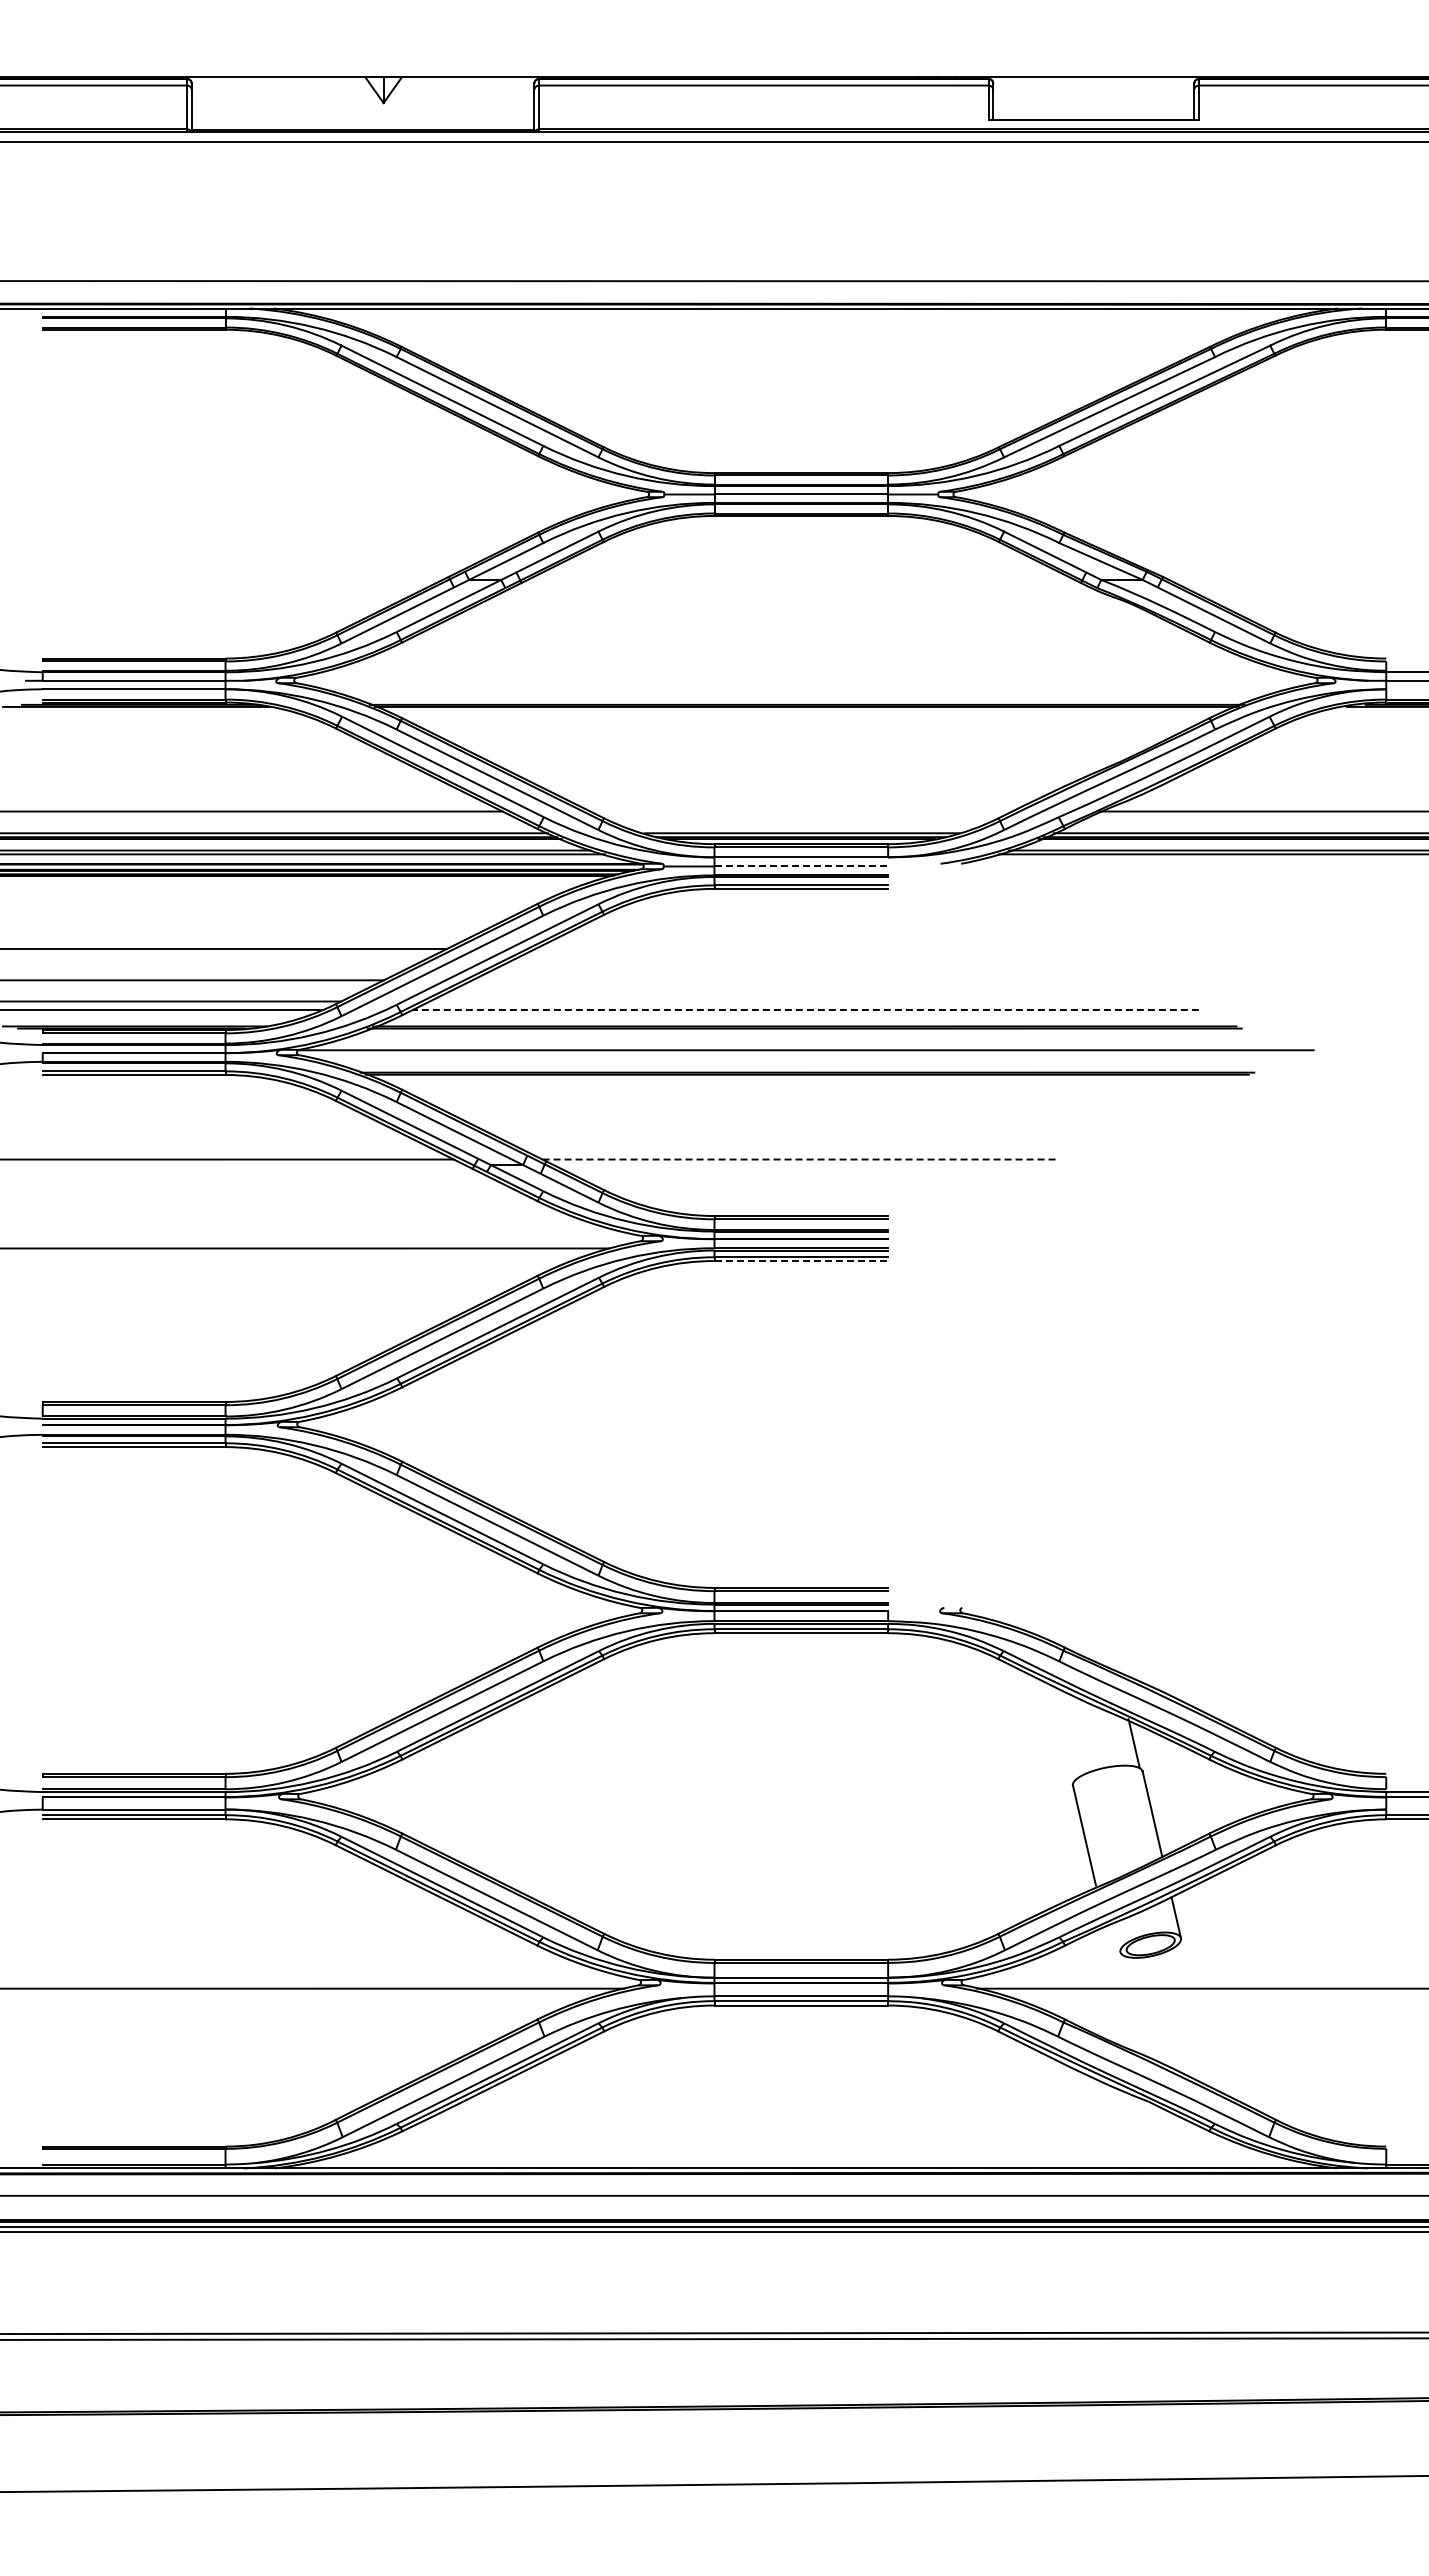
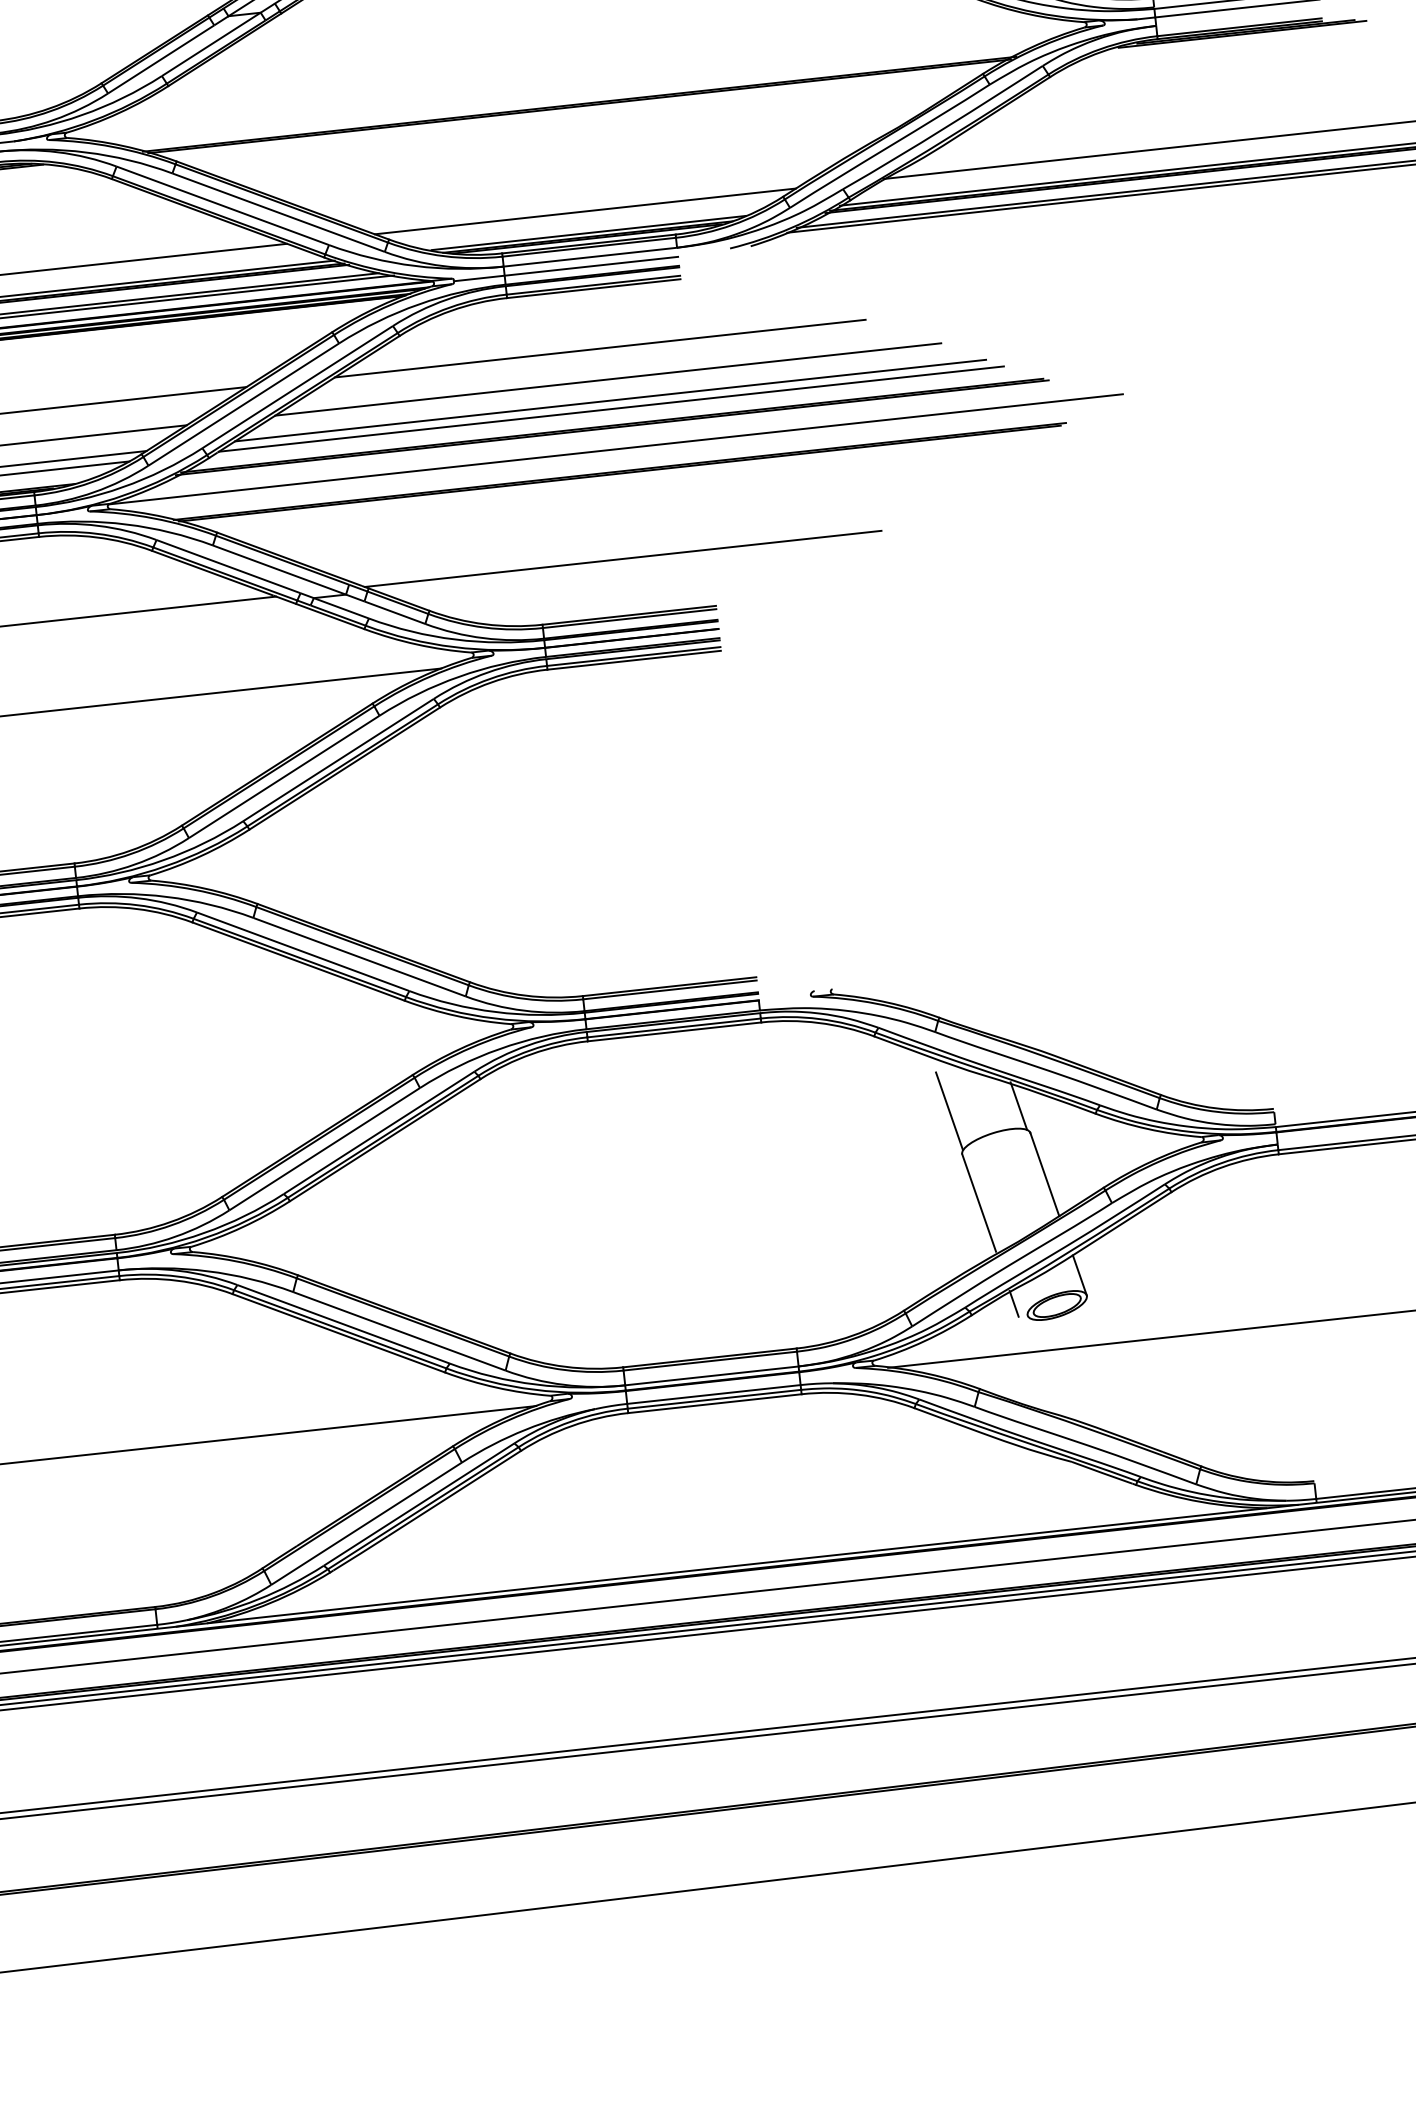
line: (801, 811) -> (585, 211), added
line: (801, 866) -> (591, 266), dashed -> solid
line: (801, 948) -> (600, 348), added
line: (805, 980) -> (607, 379), added
line: (805, 1001) -> (610, 400), added
line: (805, 1009) -> (611, 408), dashed -> solid
line: (801, 1159) -> (623, 558), dashed -> solid
line: (801, 1261) -> (634, 660), dashed -> solid
line: (1064, 1741) -> (949, 1111), added
line: (1108, 1938) -> (1014, 1303), added

